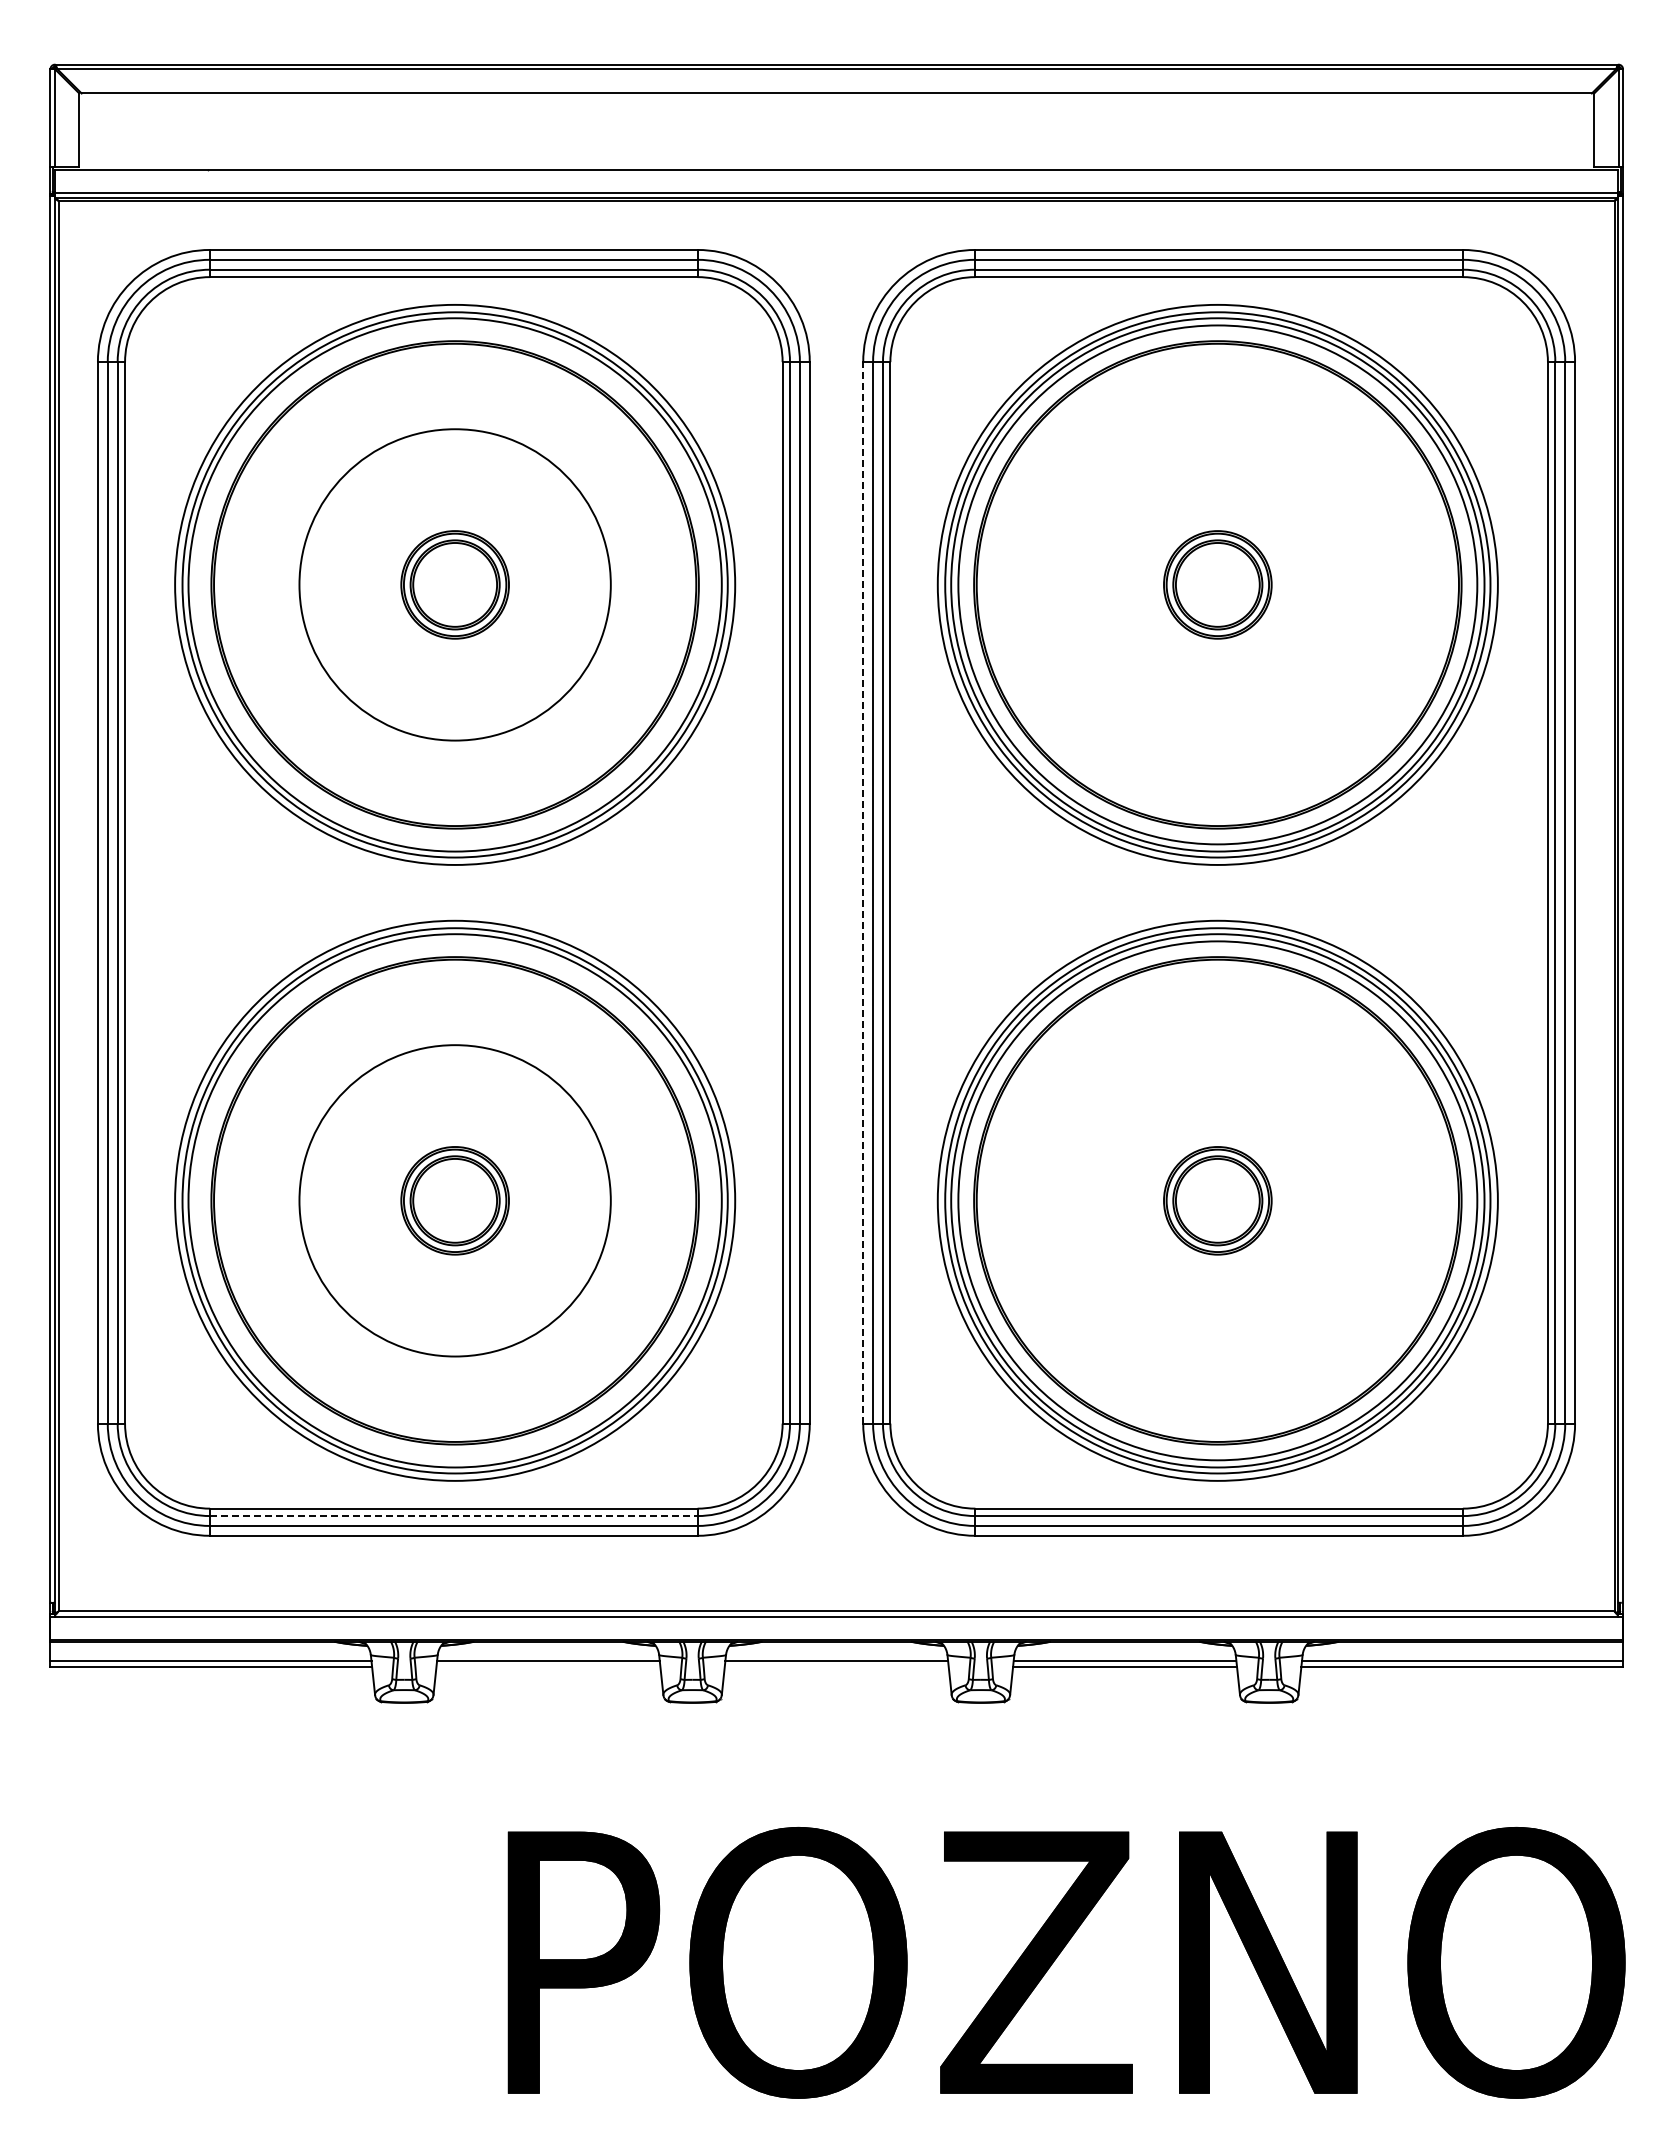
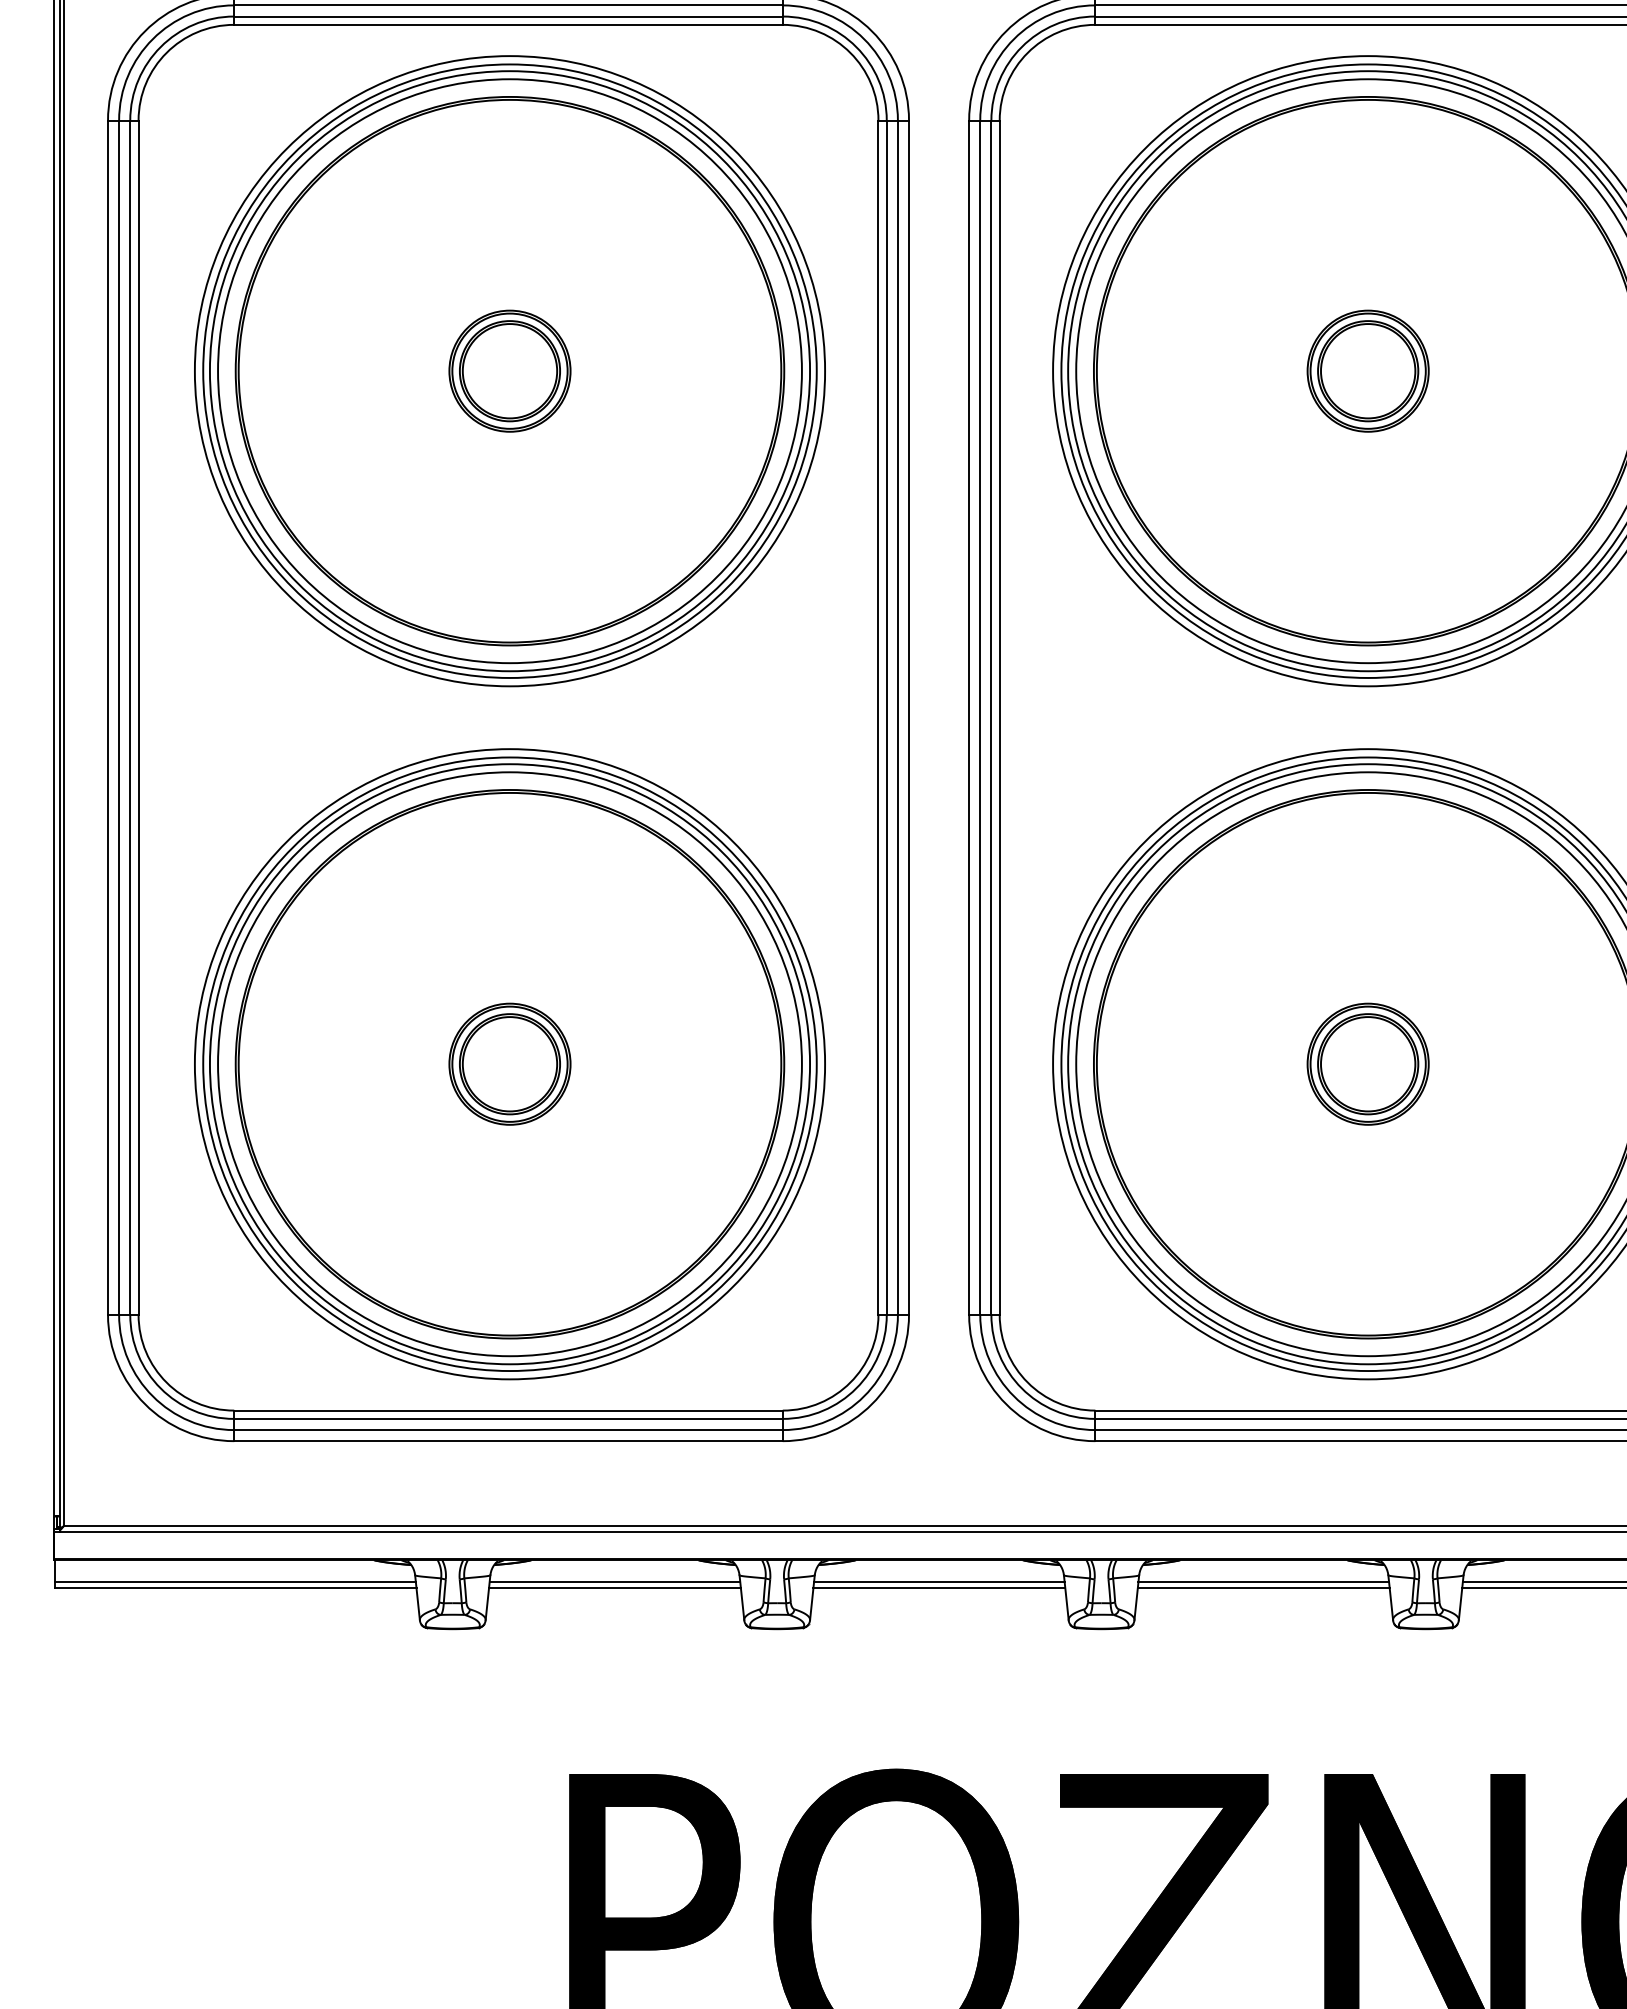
circle: (454, 584) -> (509, 370), size x1.67
line: (863, 892) -> (969, 717), dashed -> solid
circle: (454, 1200) -> (509, 1063), size x1.67
line: (453, 1516) -> (508, 1419), dashed -> solid
line: (548, 1666) -> (615, 1588), added
line: (836, 1666) -> (939, 1588), added

